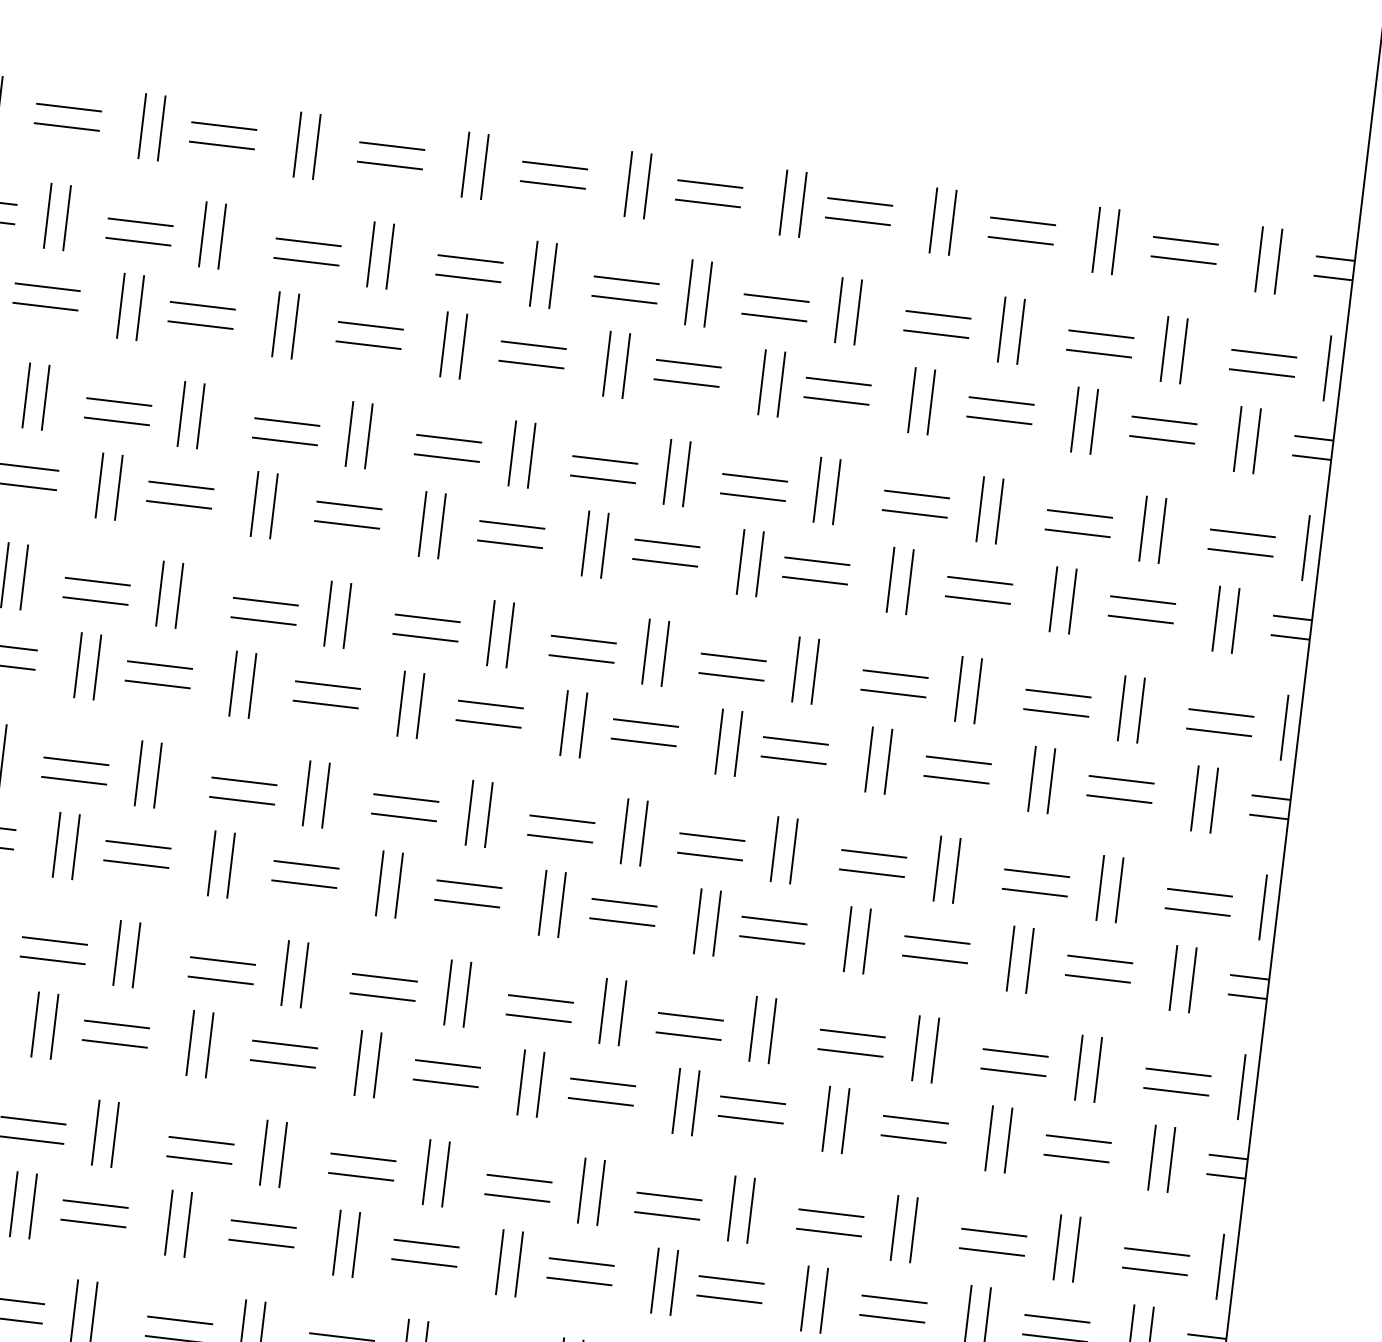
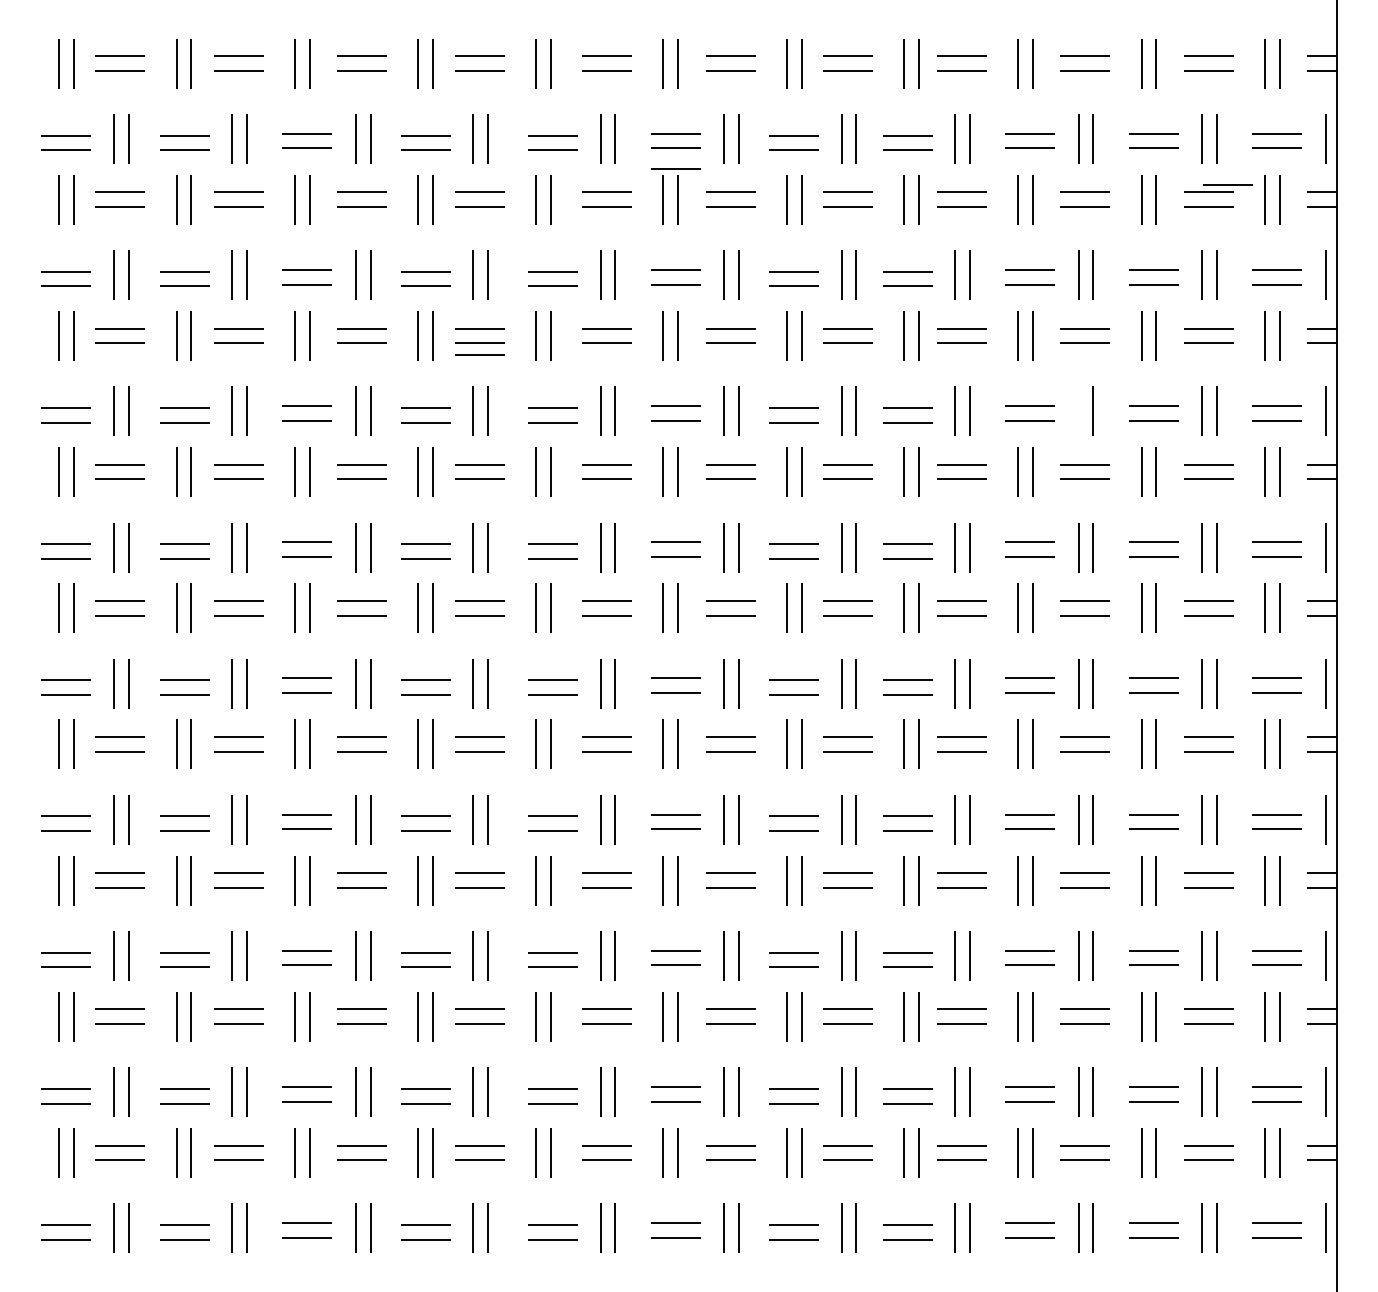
line: (464, 305) -> (675, 168), added
line: (1190, 412) -> (1227, 184), added
line: (177, 519) -> (479, 354), added
line: (958, 687) -> (1078, 410), removed

